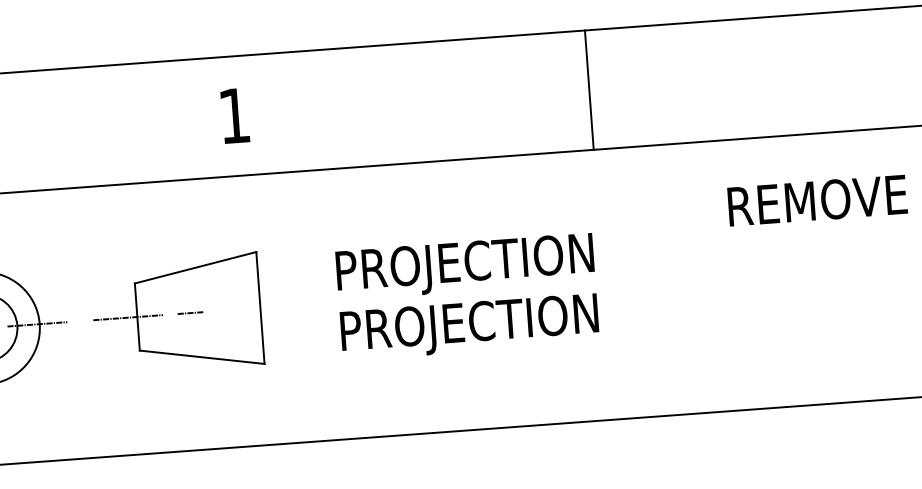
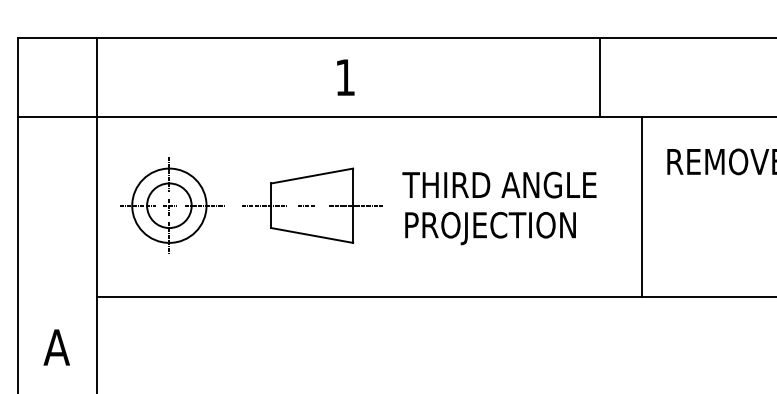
line: (589, 89) -> (600, 77), moved
text: (478, 265) -> (499, 188), PROJECTION -> THIRD ANGLE
line: (694, 277) -> (641, 206), added
line: (263, 307) -> (355, 205), added

